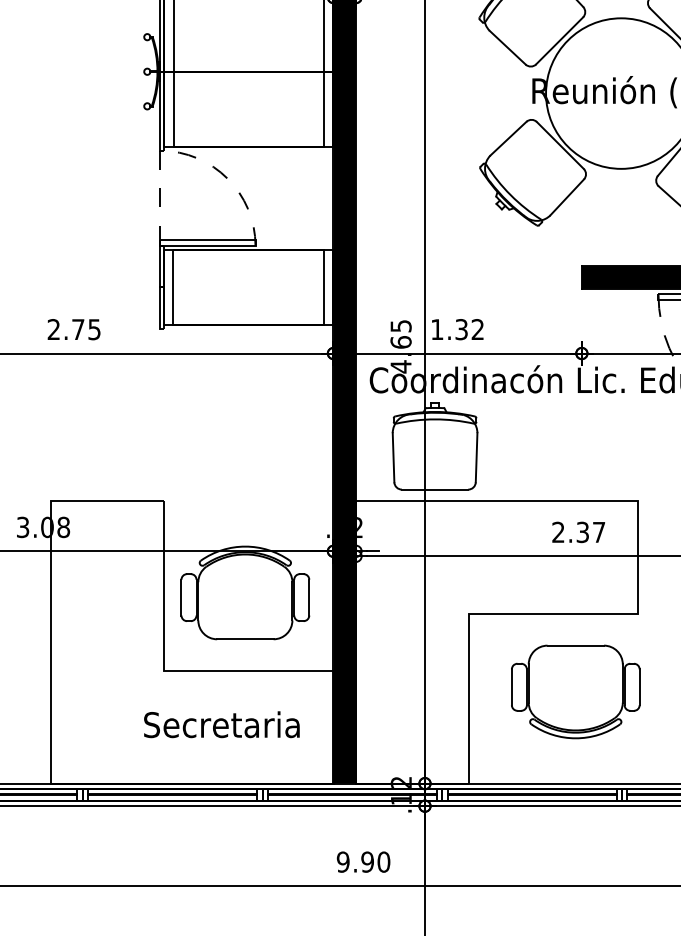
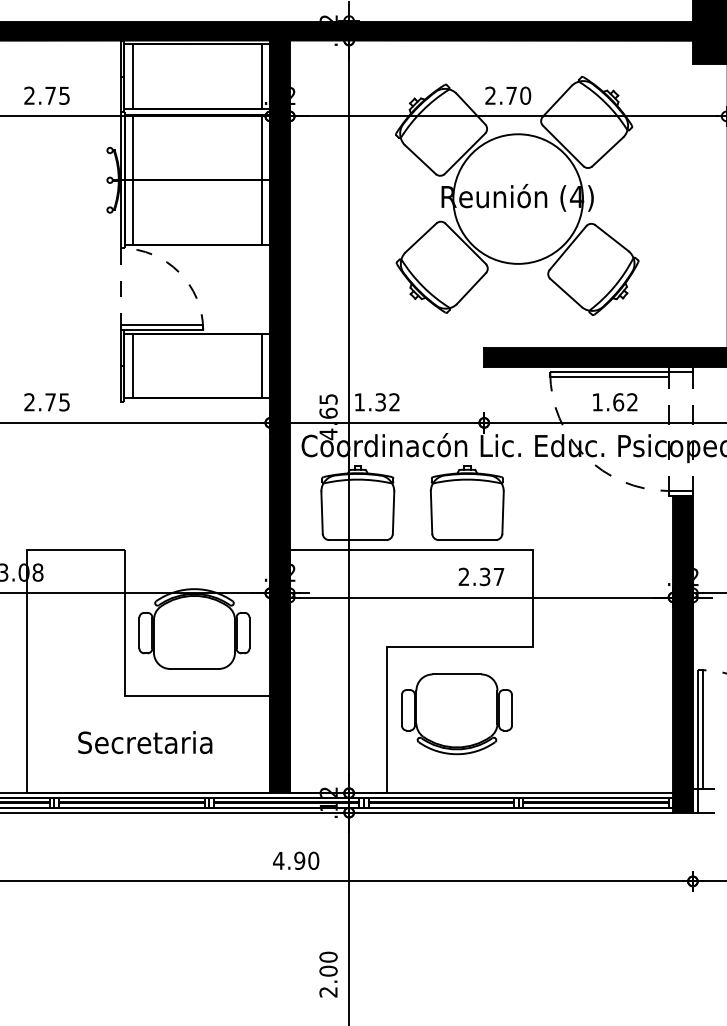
part: (561, 445) -> (466, 502), added
part: (575, 692) -> (456, 714), moved
text: (222, 724) -> (145, 742), moved
text: (342, 861) -> (278, 860), 9.90 -> 4.90

